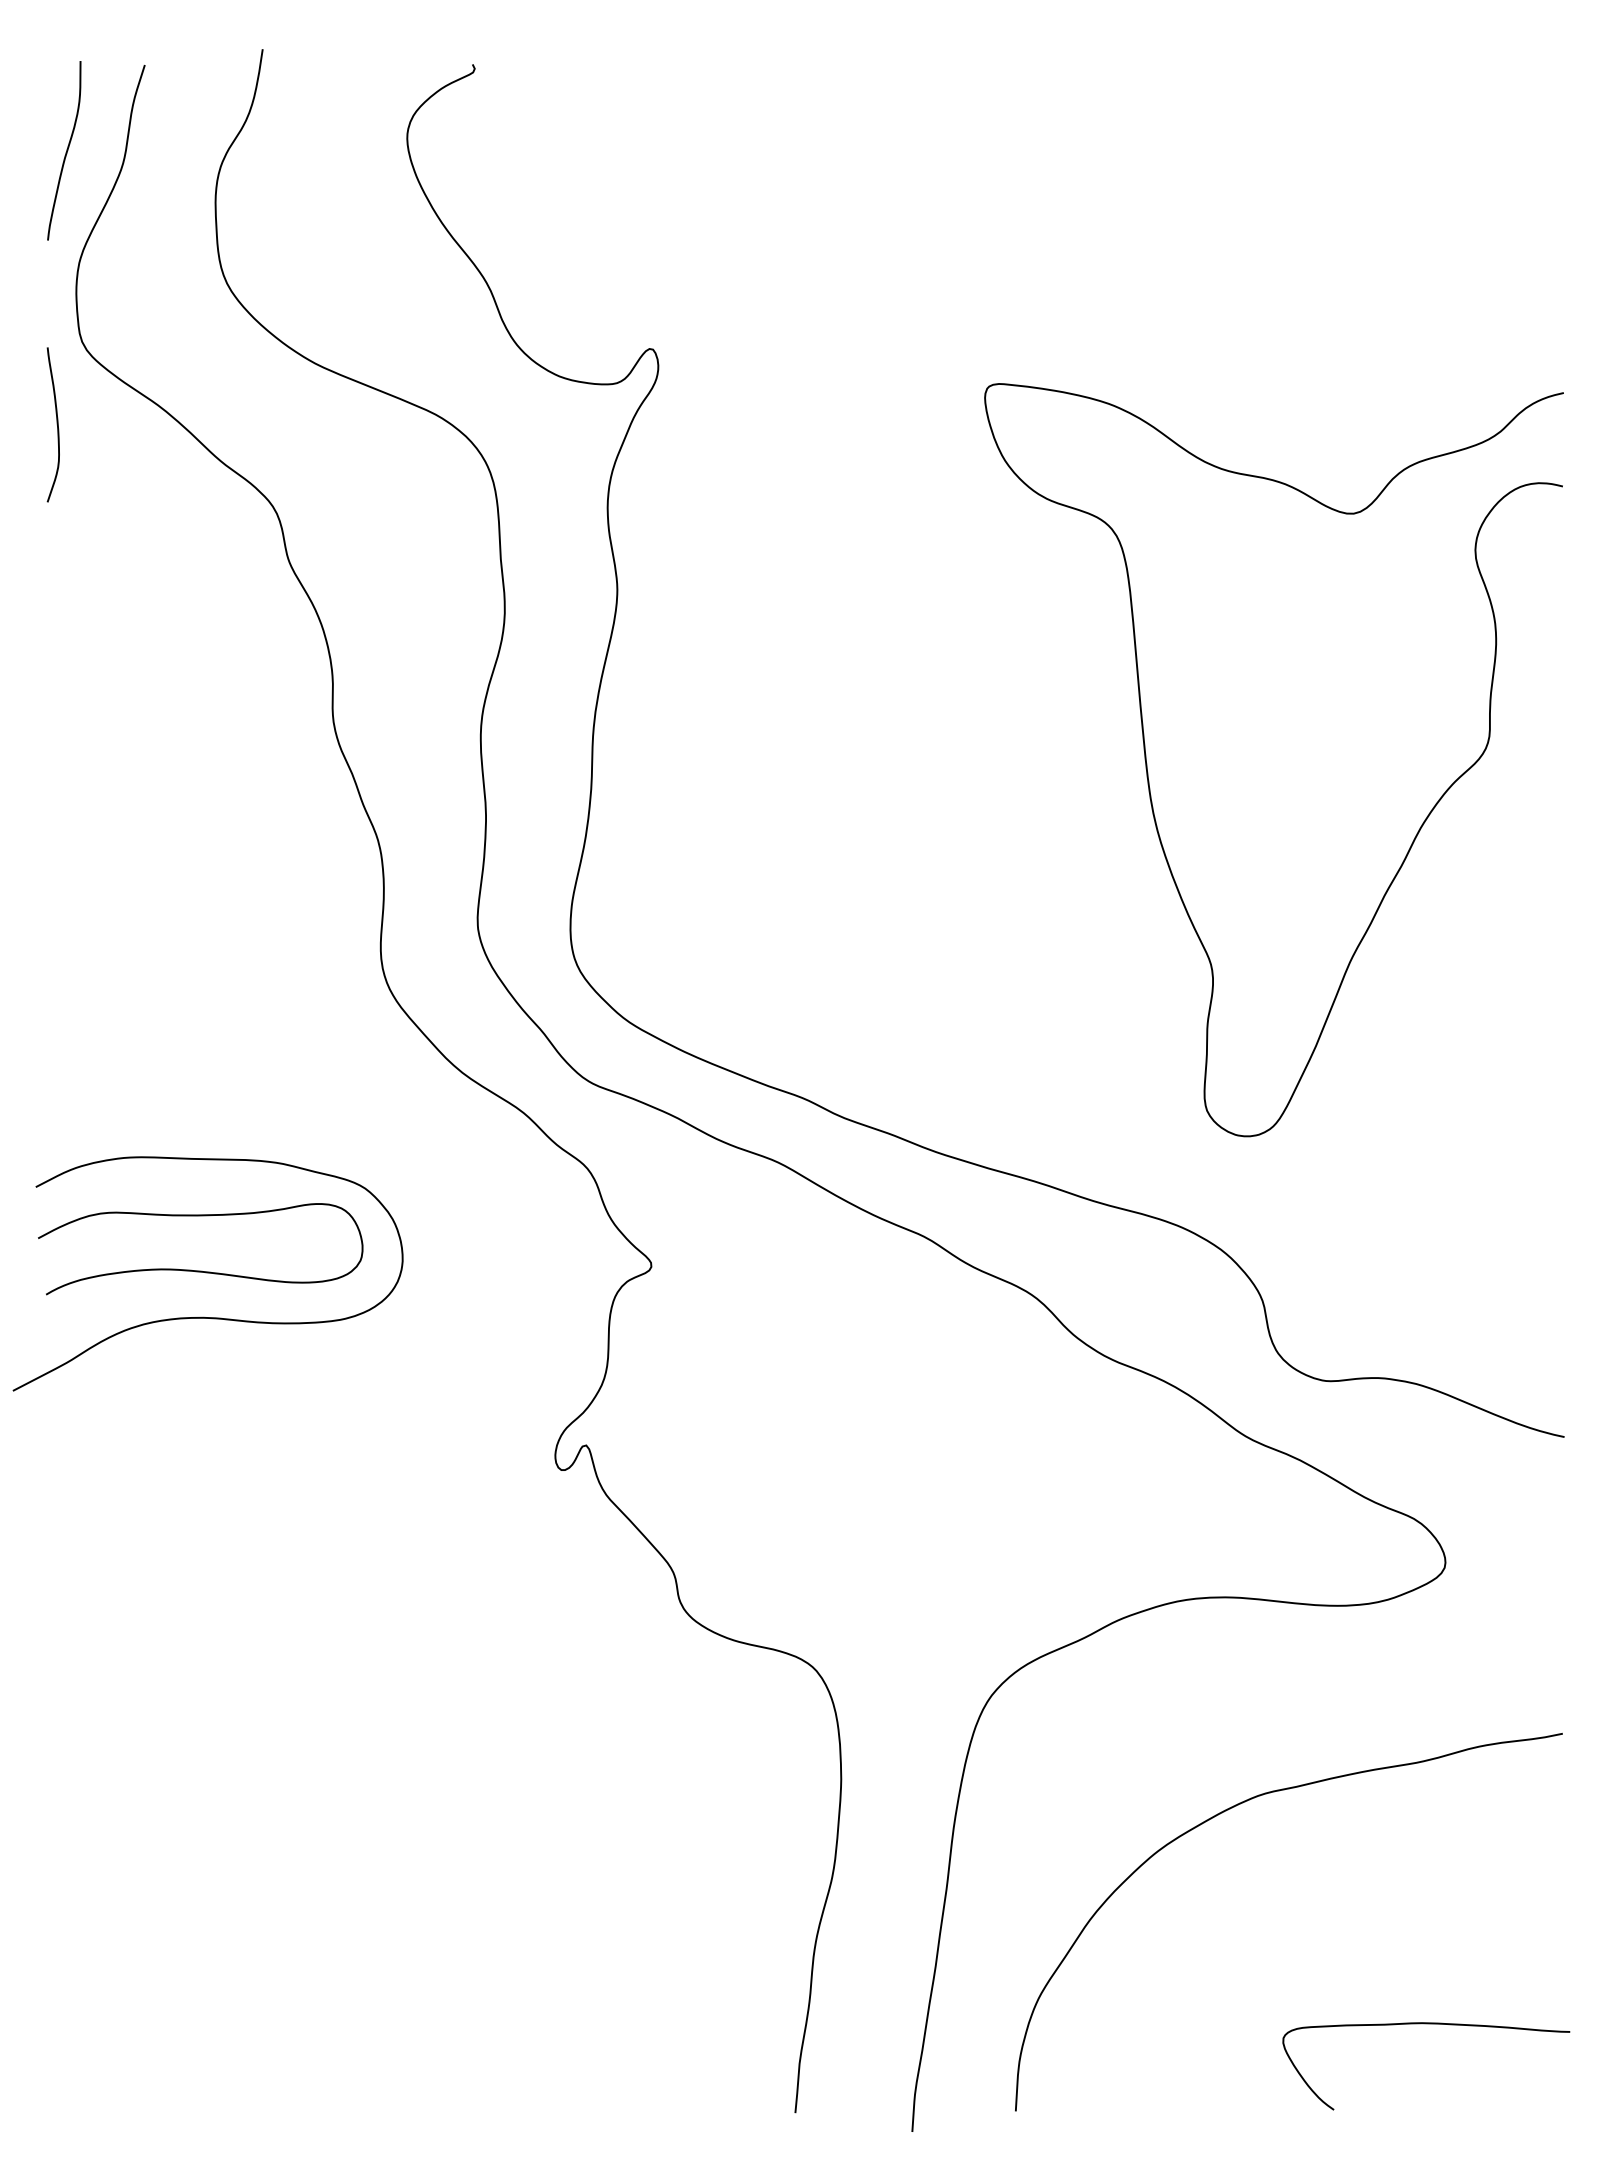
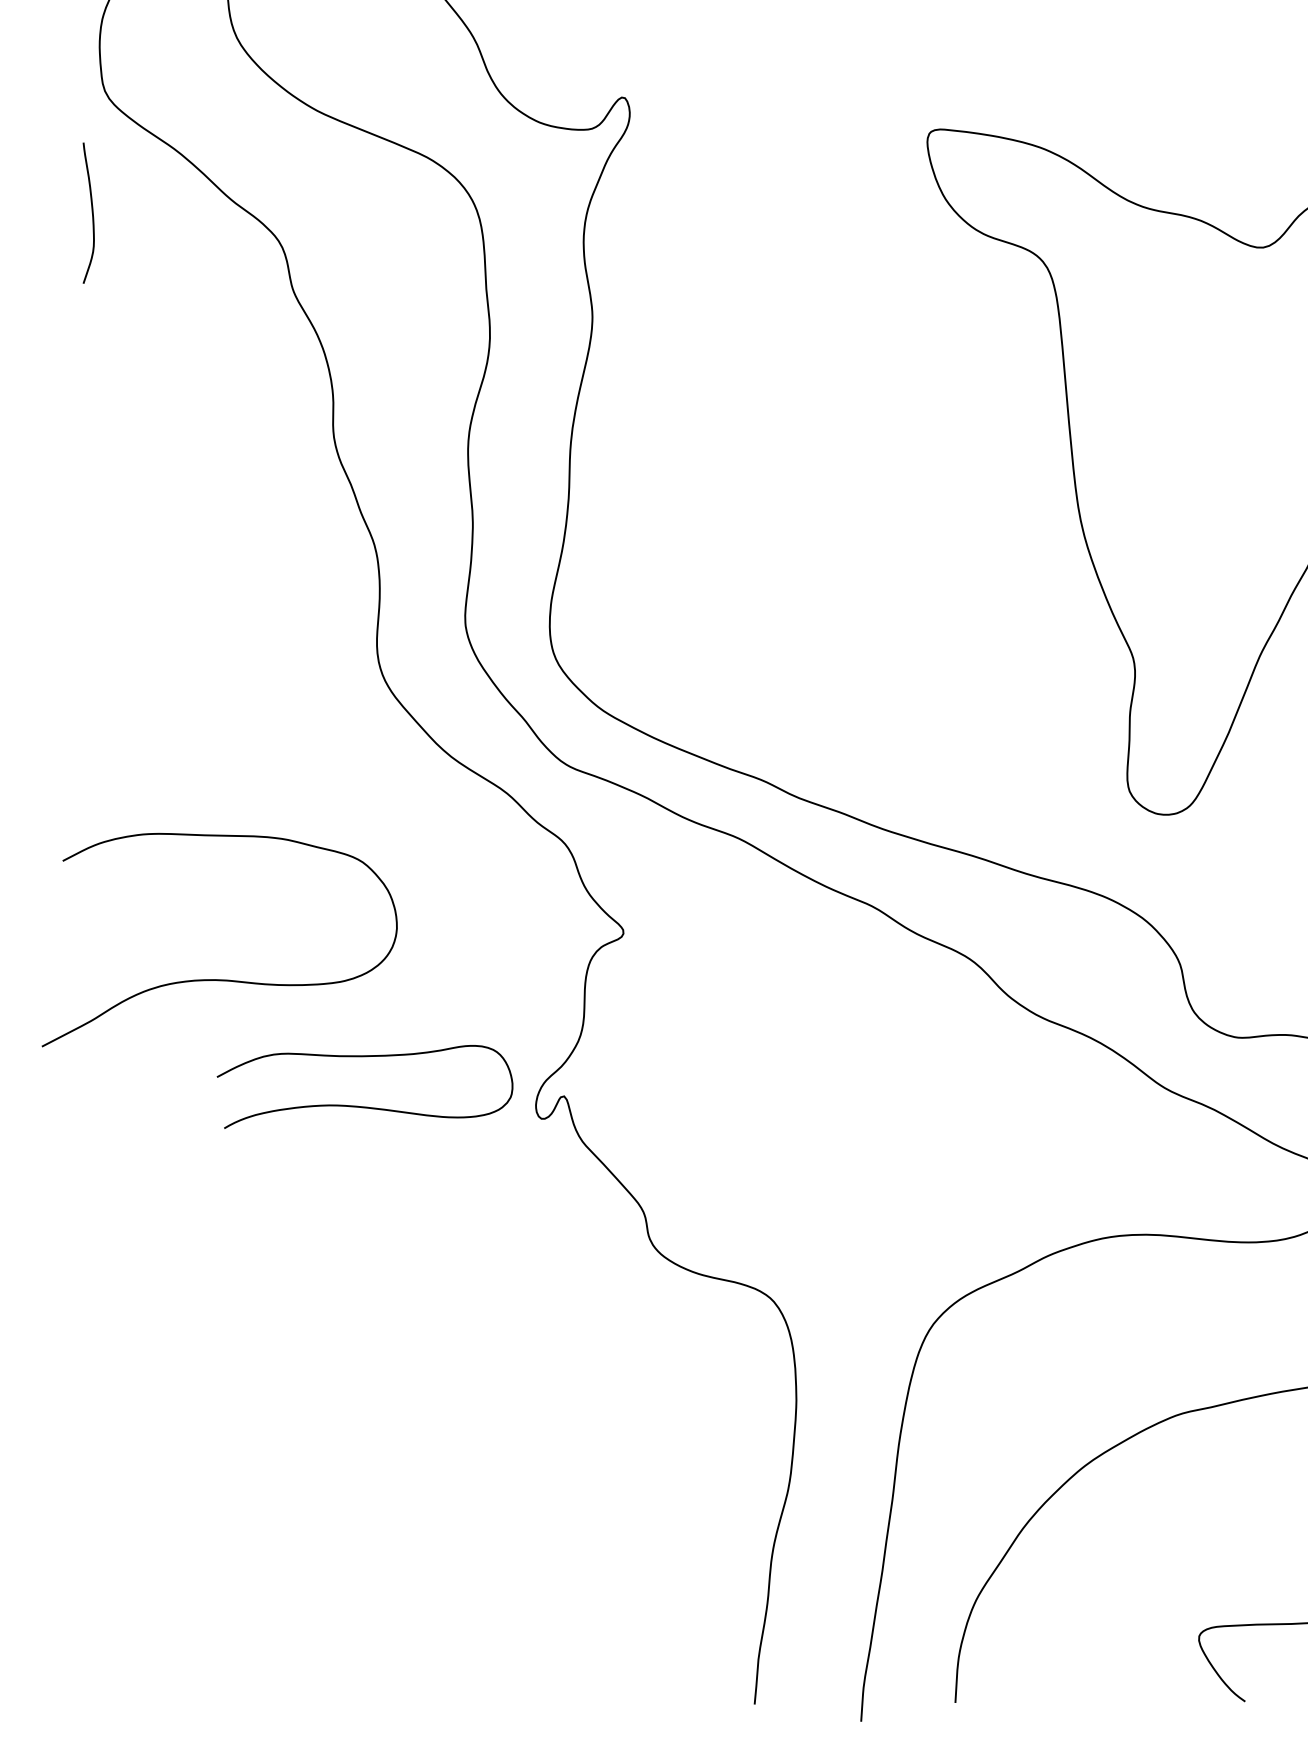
curve: (56, 424) -> (91, 212), moved
curve: (200, 1270) -> (364, 1106), moved

